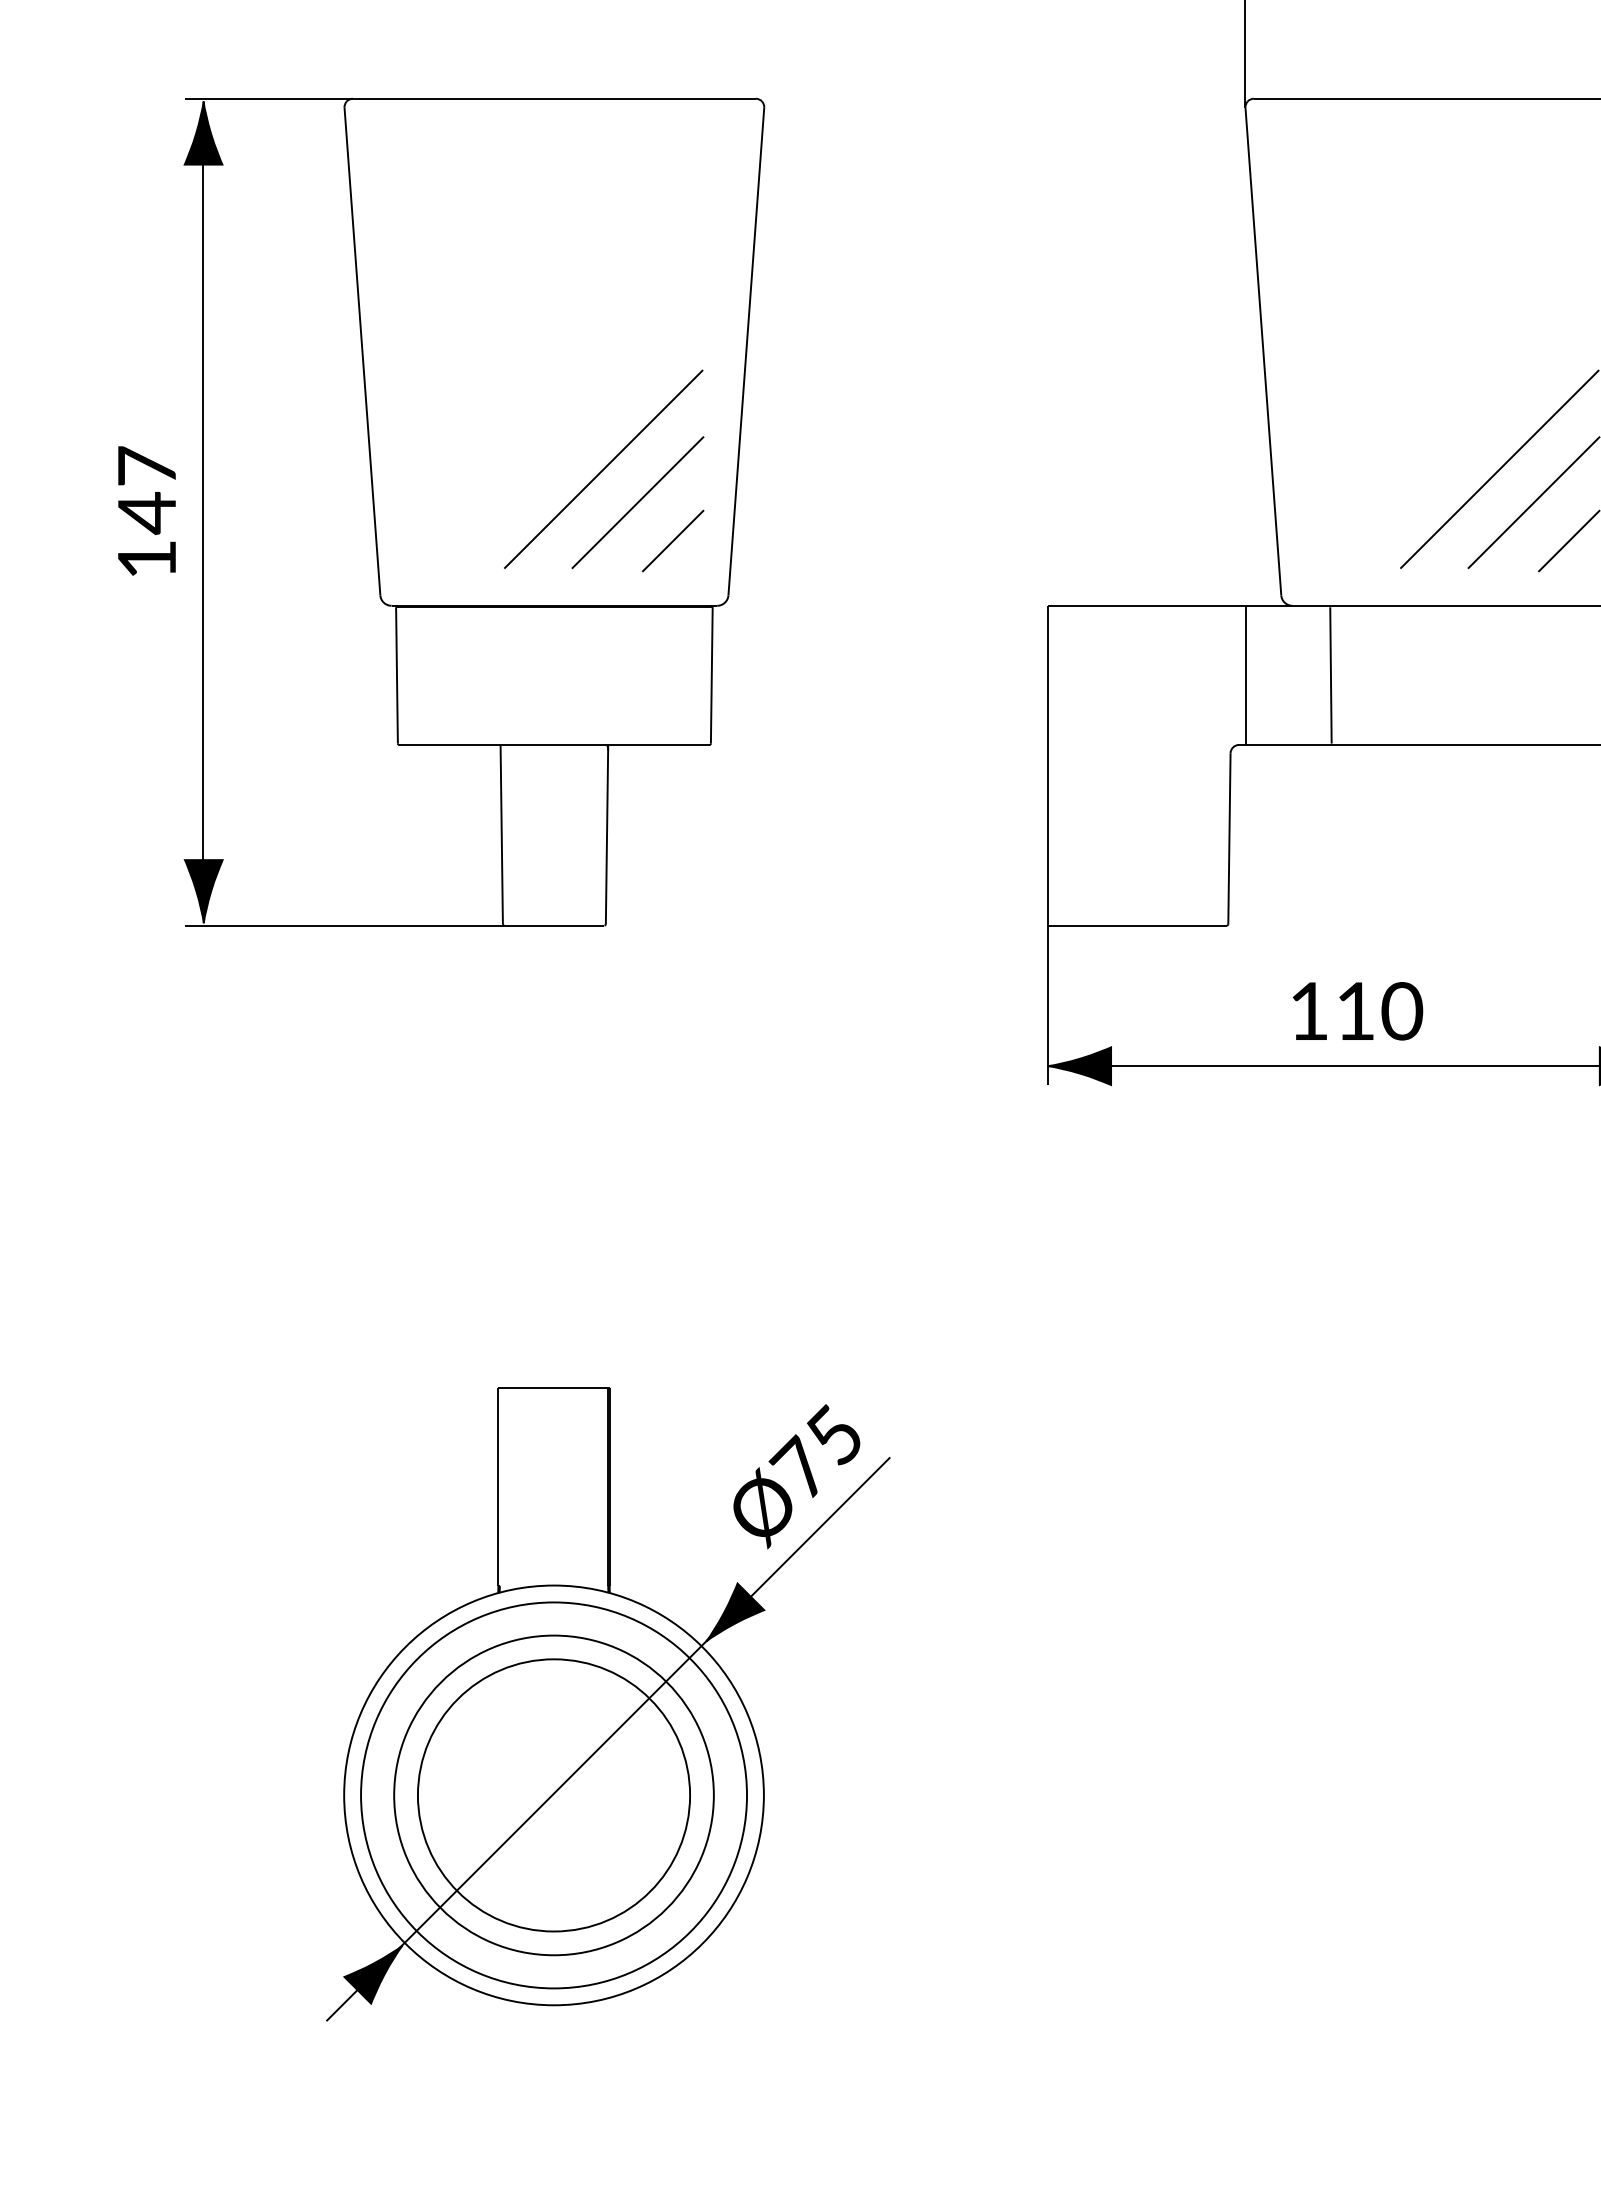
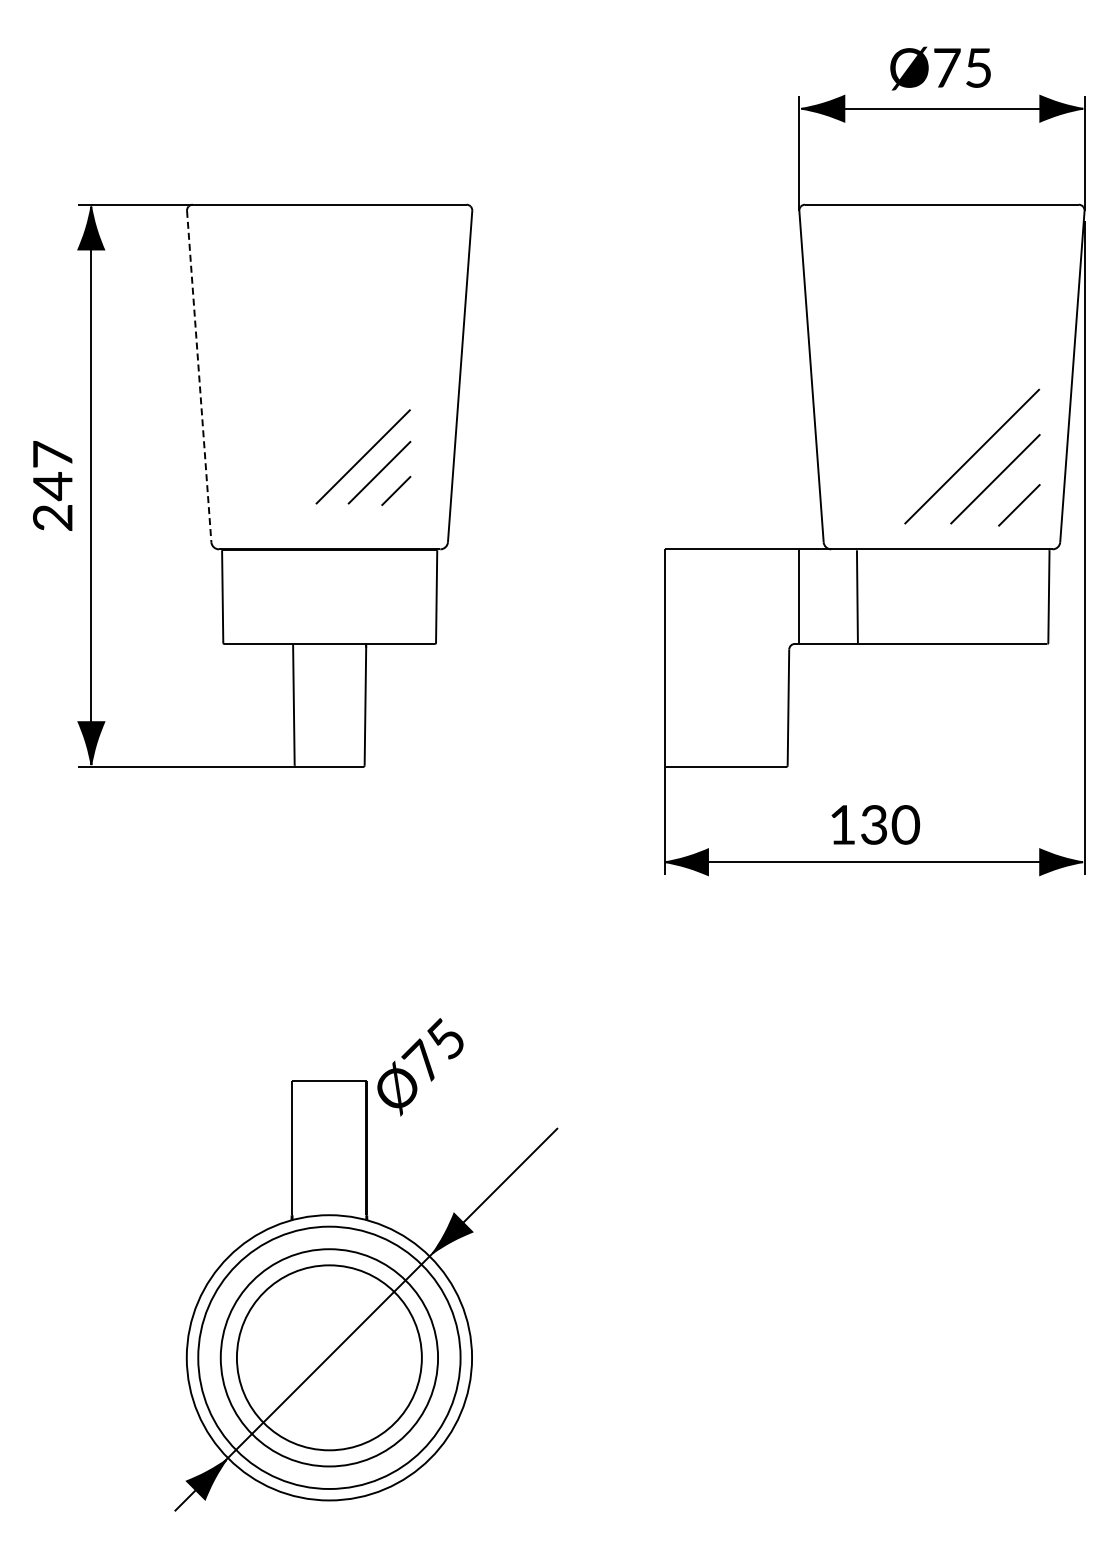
line: (362, 352) -> (199, 377), solid -> dashed
part: (604, 470) -> (363, 457), size x0.7
text: (146, 558) -> (52, 517), 147 -> 247
text: (1356, 1010) -> (874, 824), 110 -> 130
text: (796, 1477) -> (420, 1067), moved

